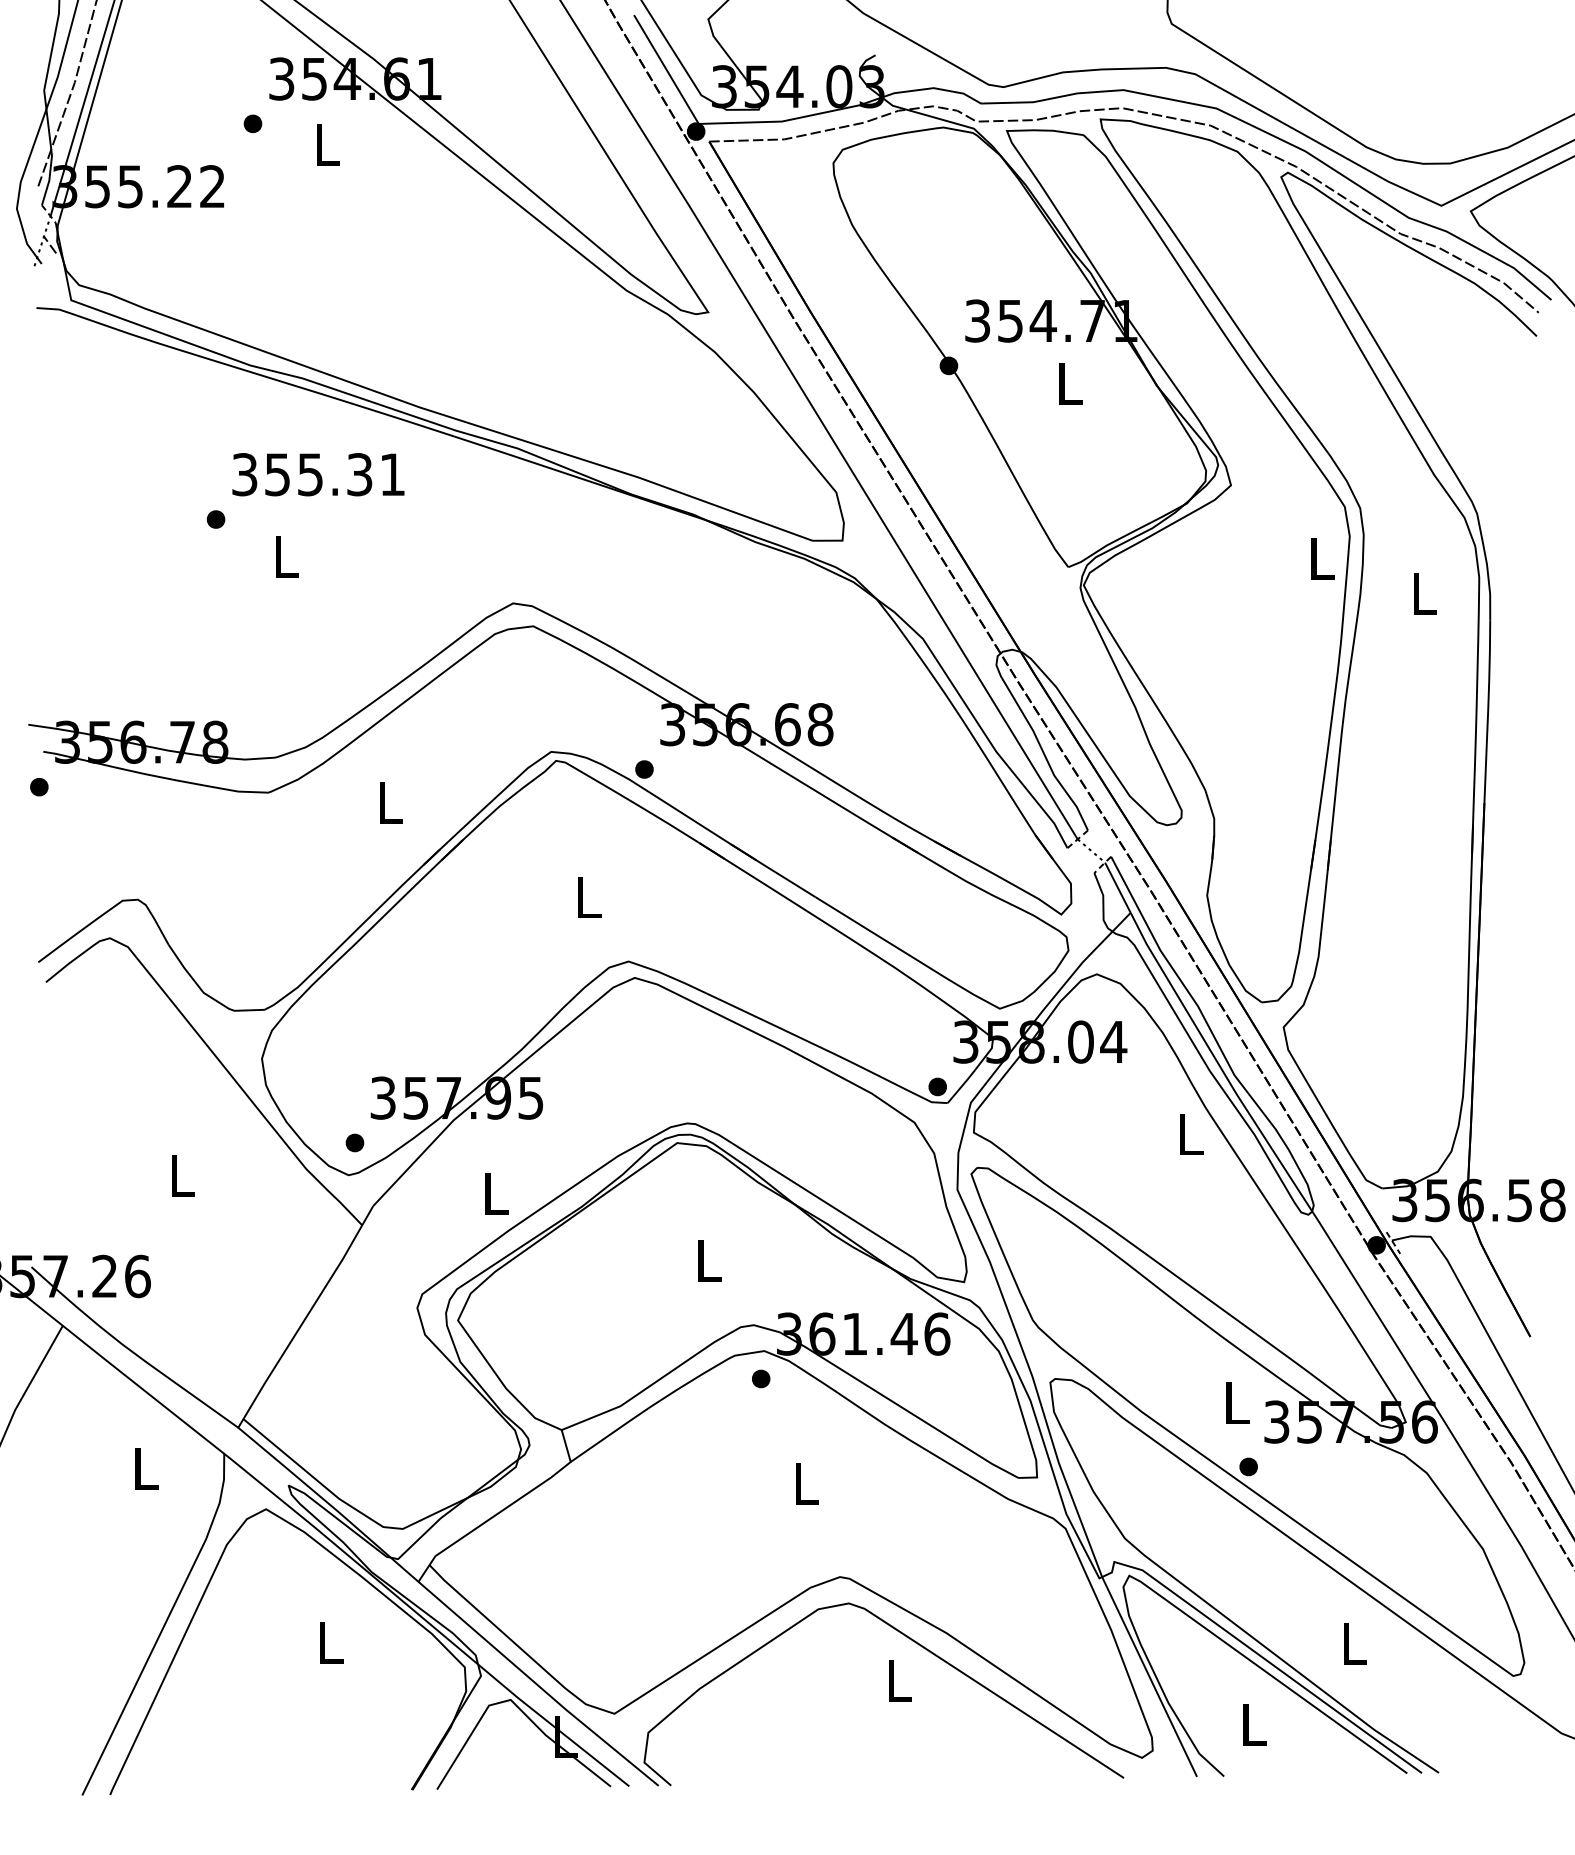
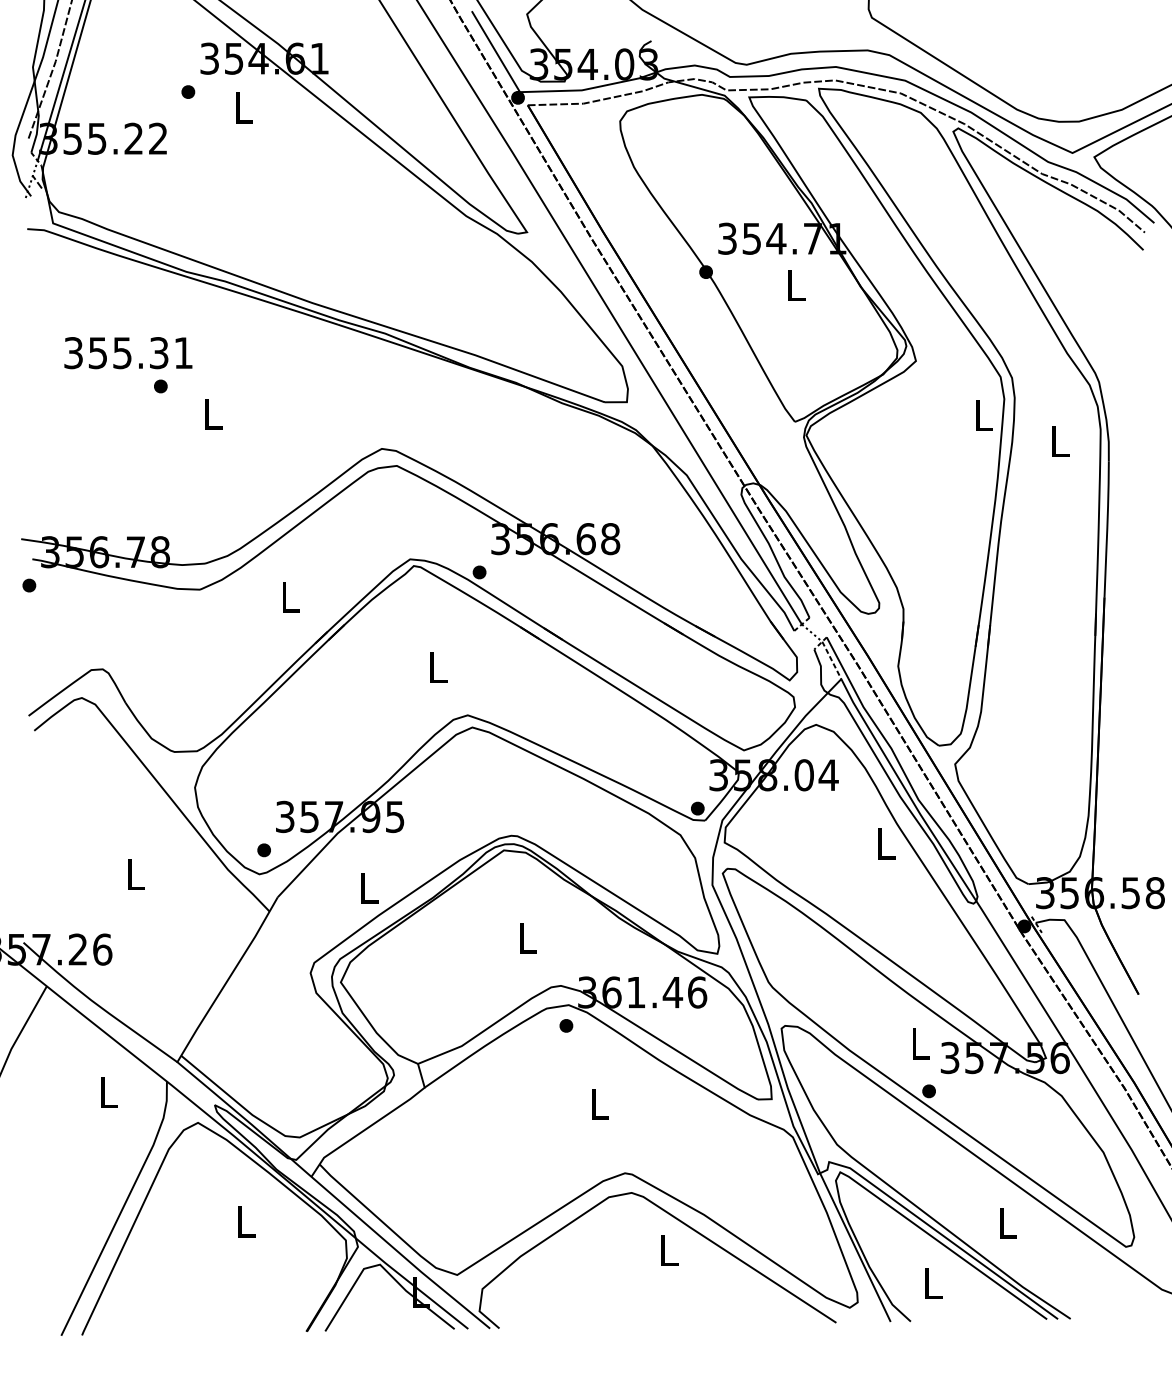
text: (318, 474) -> (128, 352), moved
line: (1118, 888) -> (832, 660), solid -> dashed

